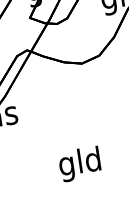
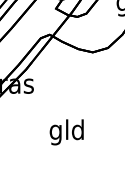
text: (79, 164) -> (66, 132), moved

